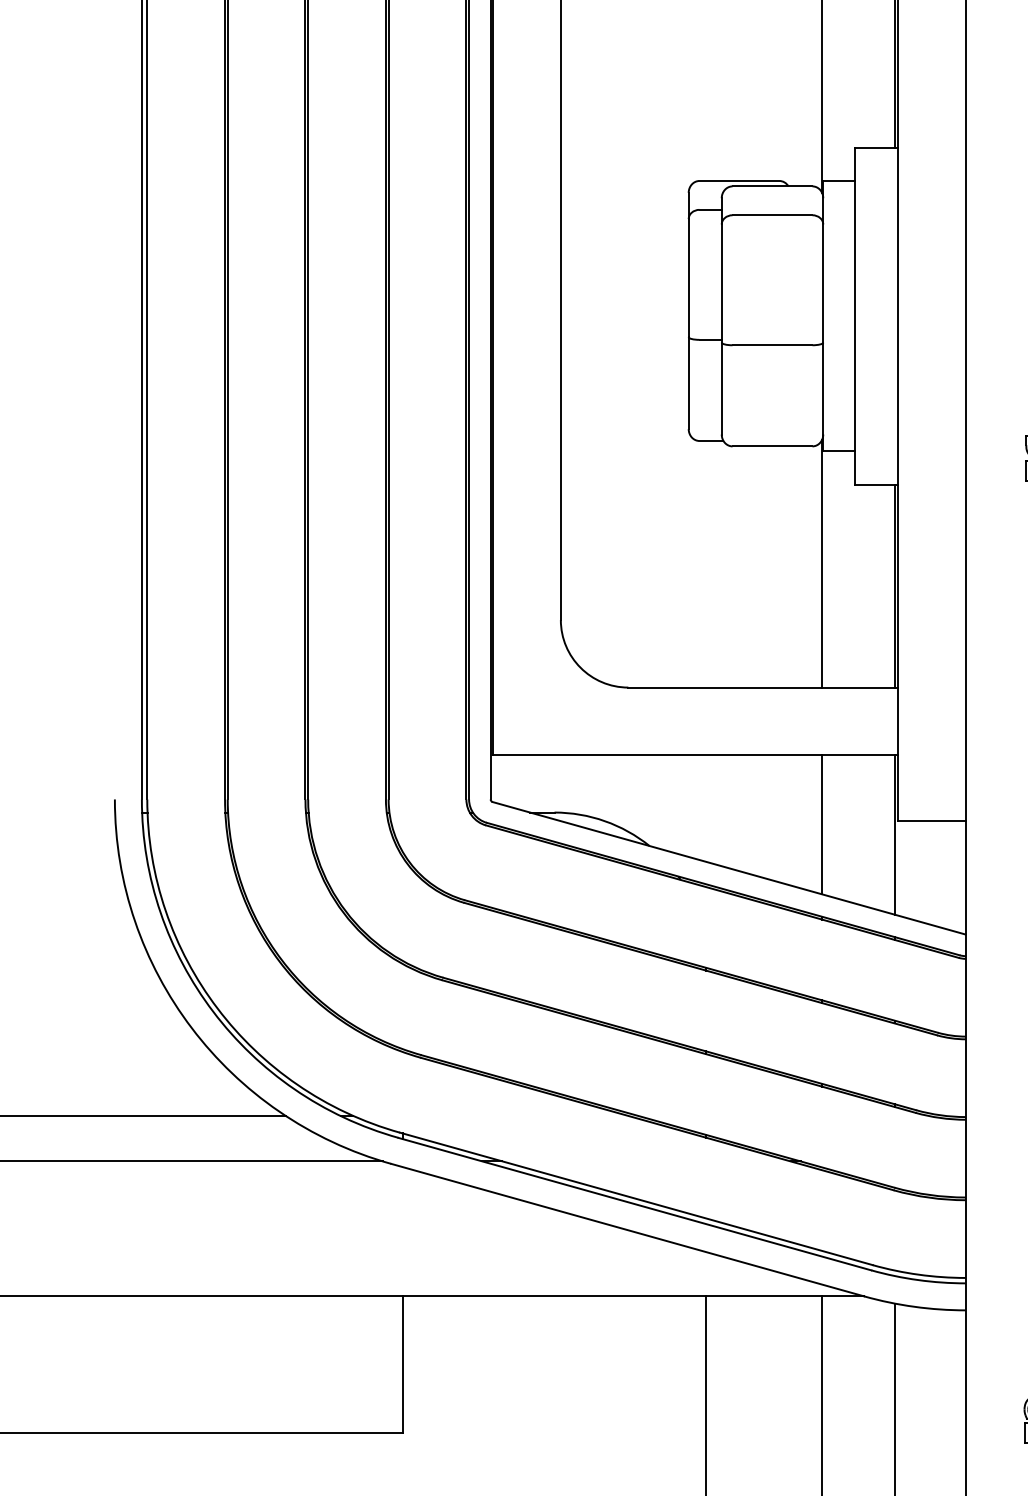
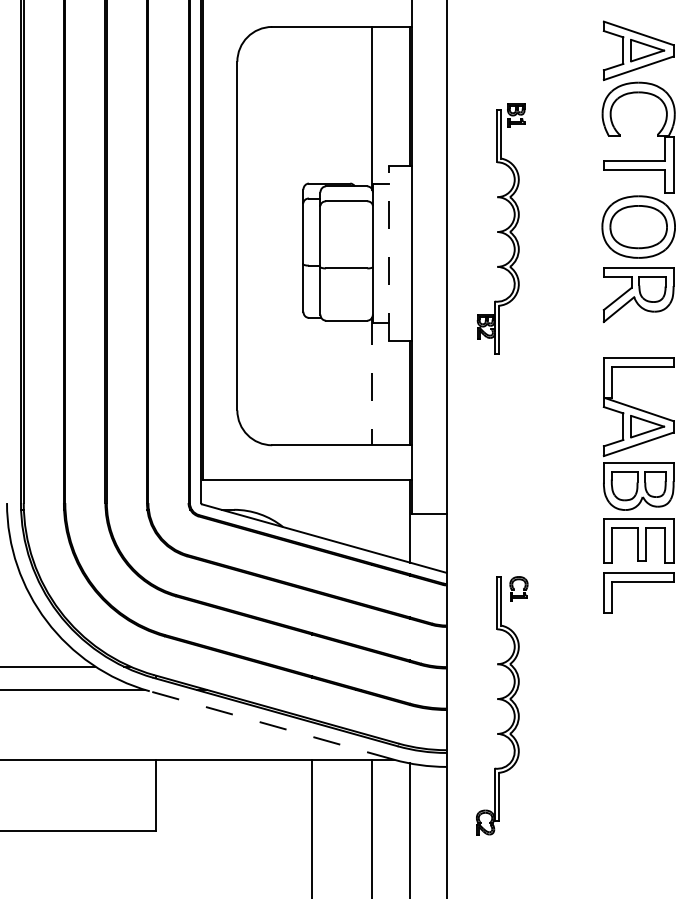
line: (855, 316) -> (389, 253), solid -> dashed
line: (822, 564) -> (372, 381), solid -> dashed
line: (822, 825) -> (372, 516), removed
line: (626, 1230) -> (271, 725), solid -> dashed

